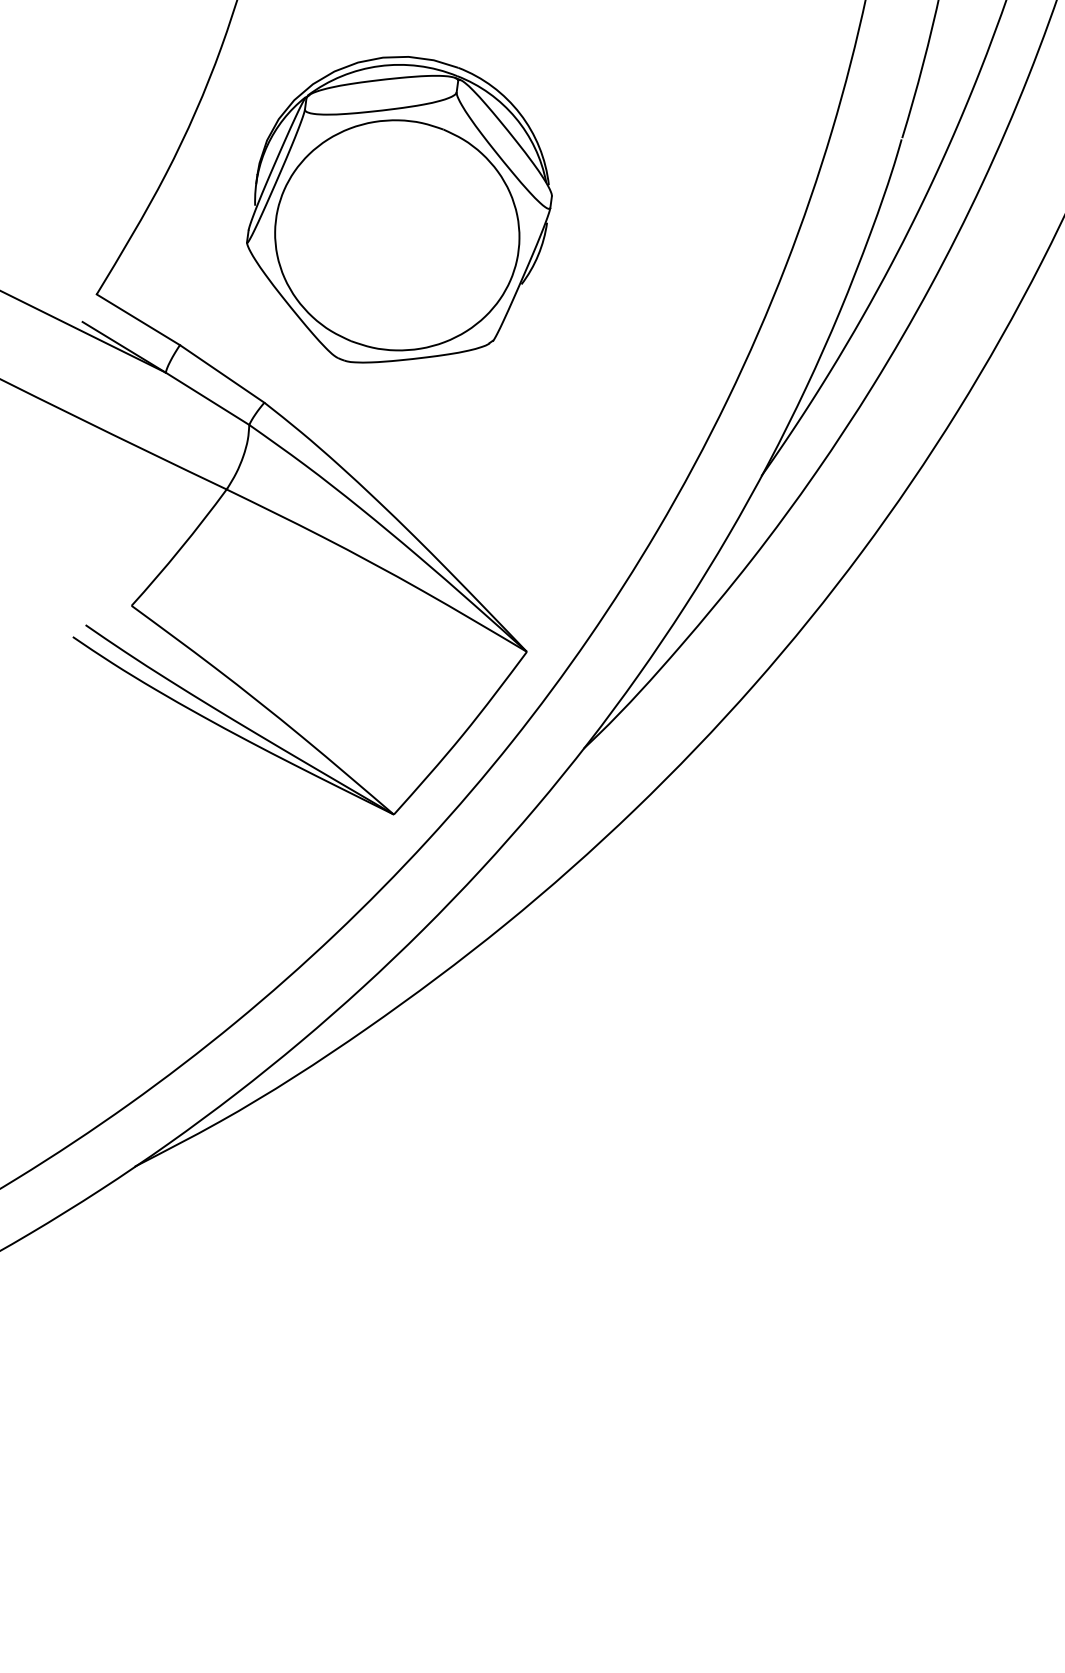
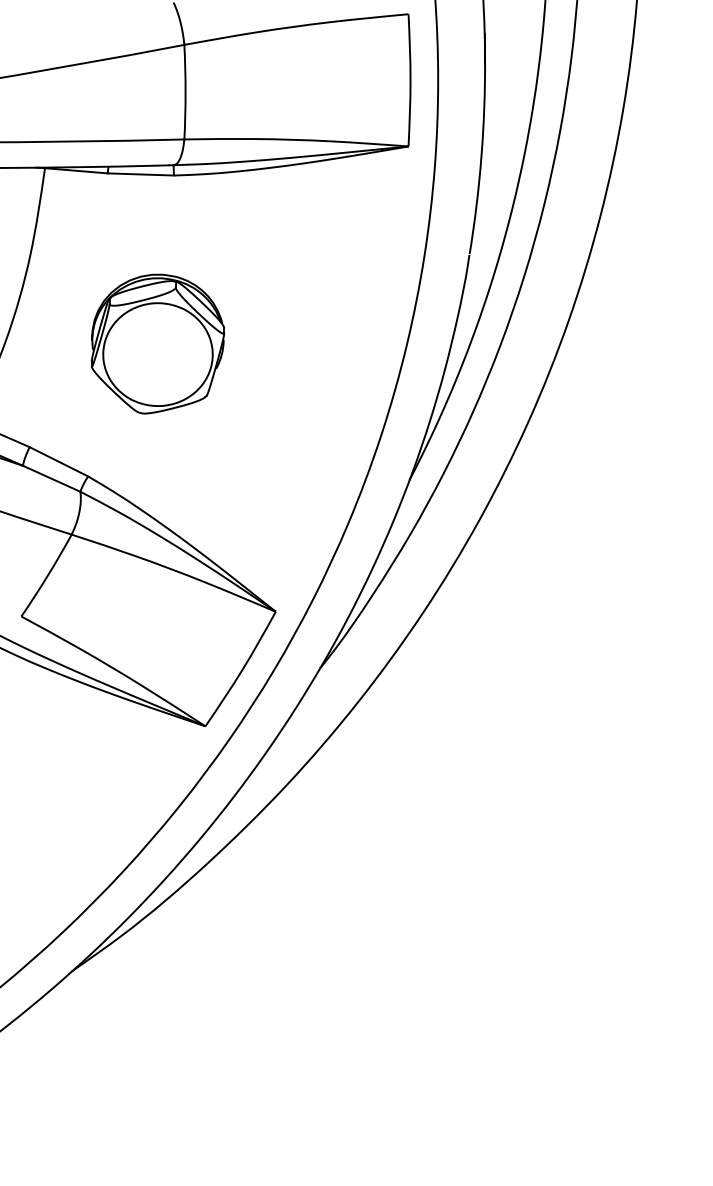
part: (399, 212) -> (157, 344), size x0.7

